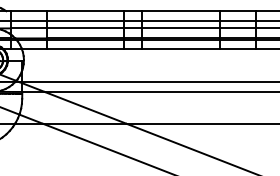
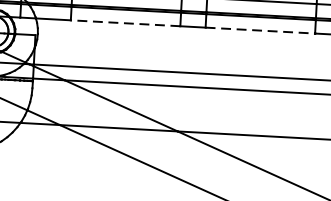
line: (85, 49) -> (125, 23), solid -> dashed
line: (181, 49) -> (260, 30), solid -> dashed

